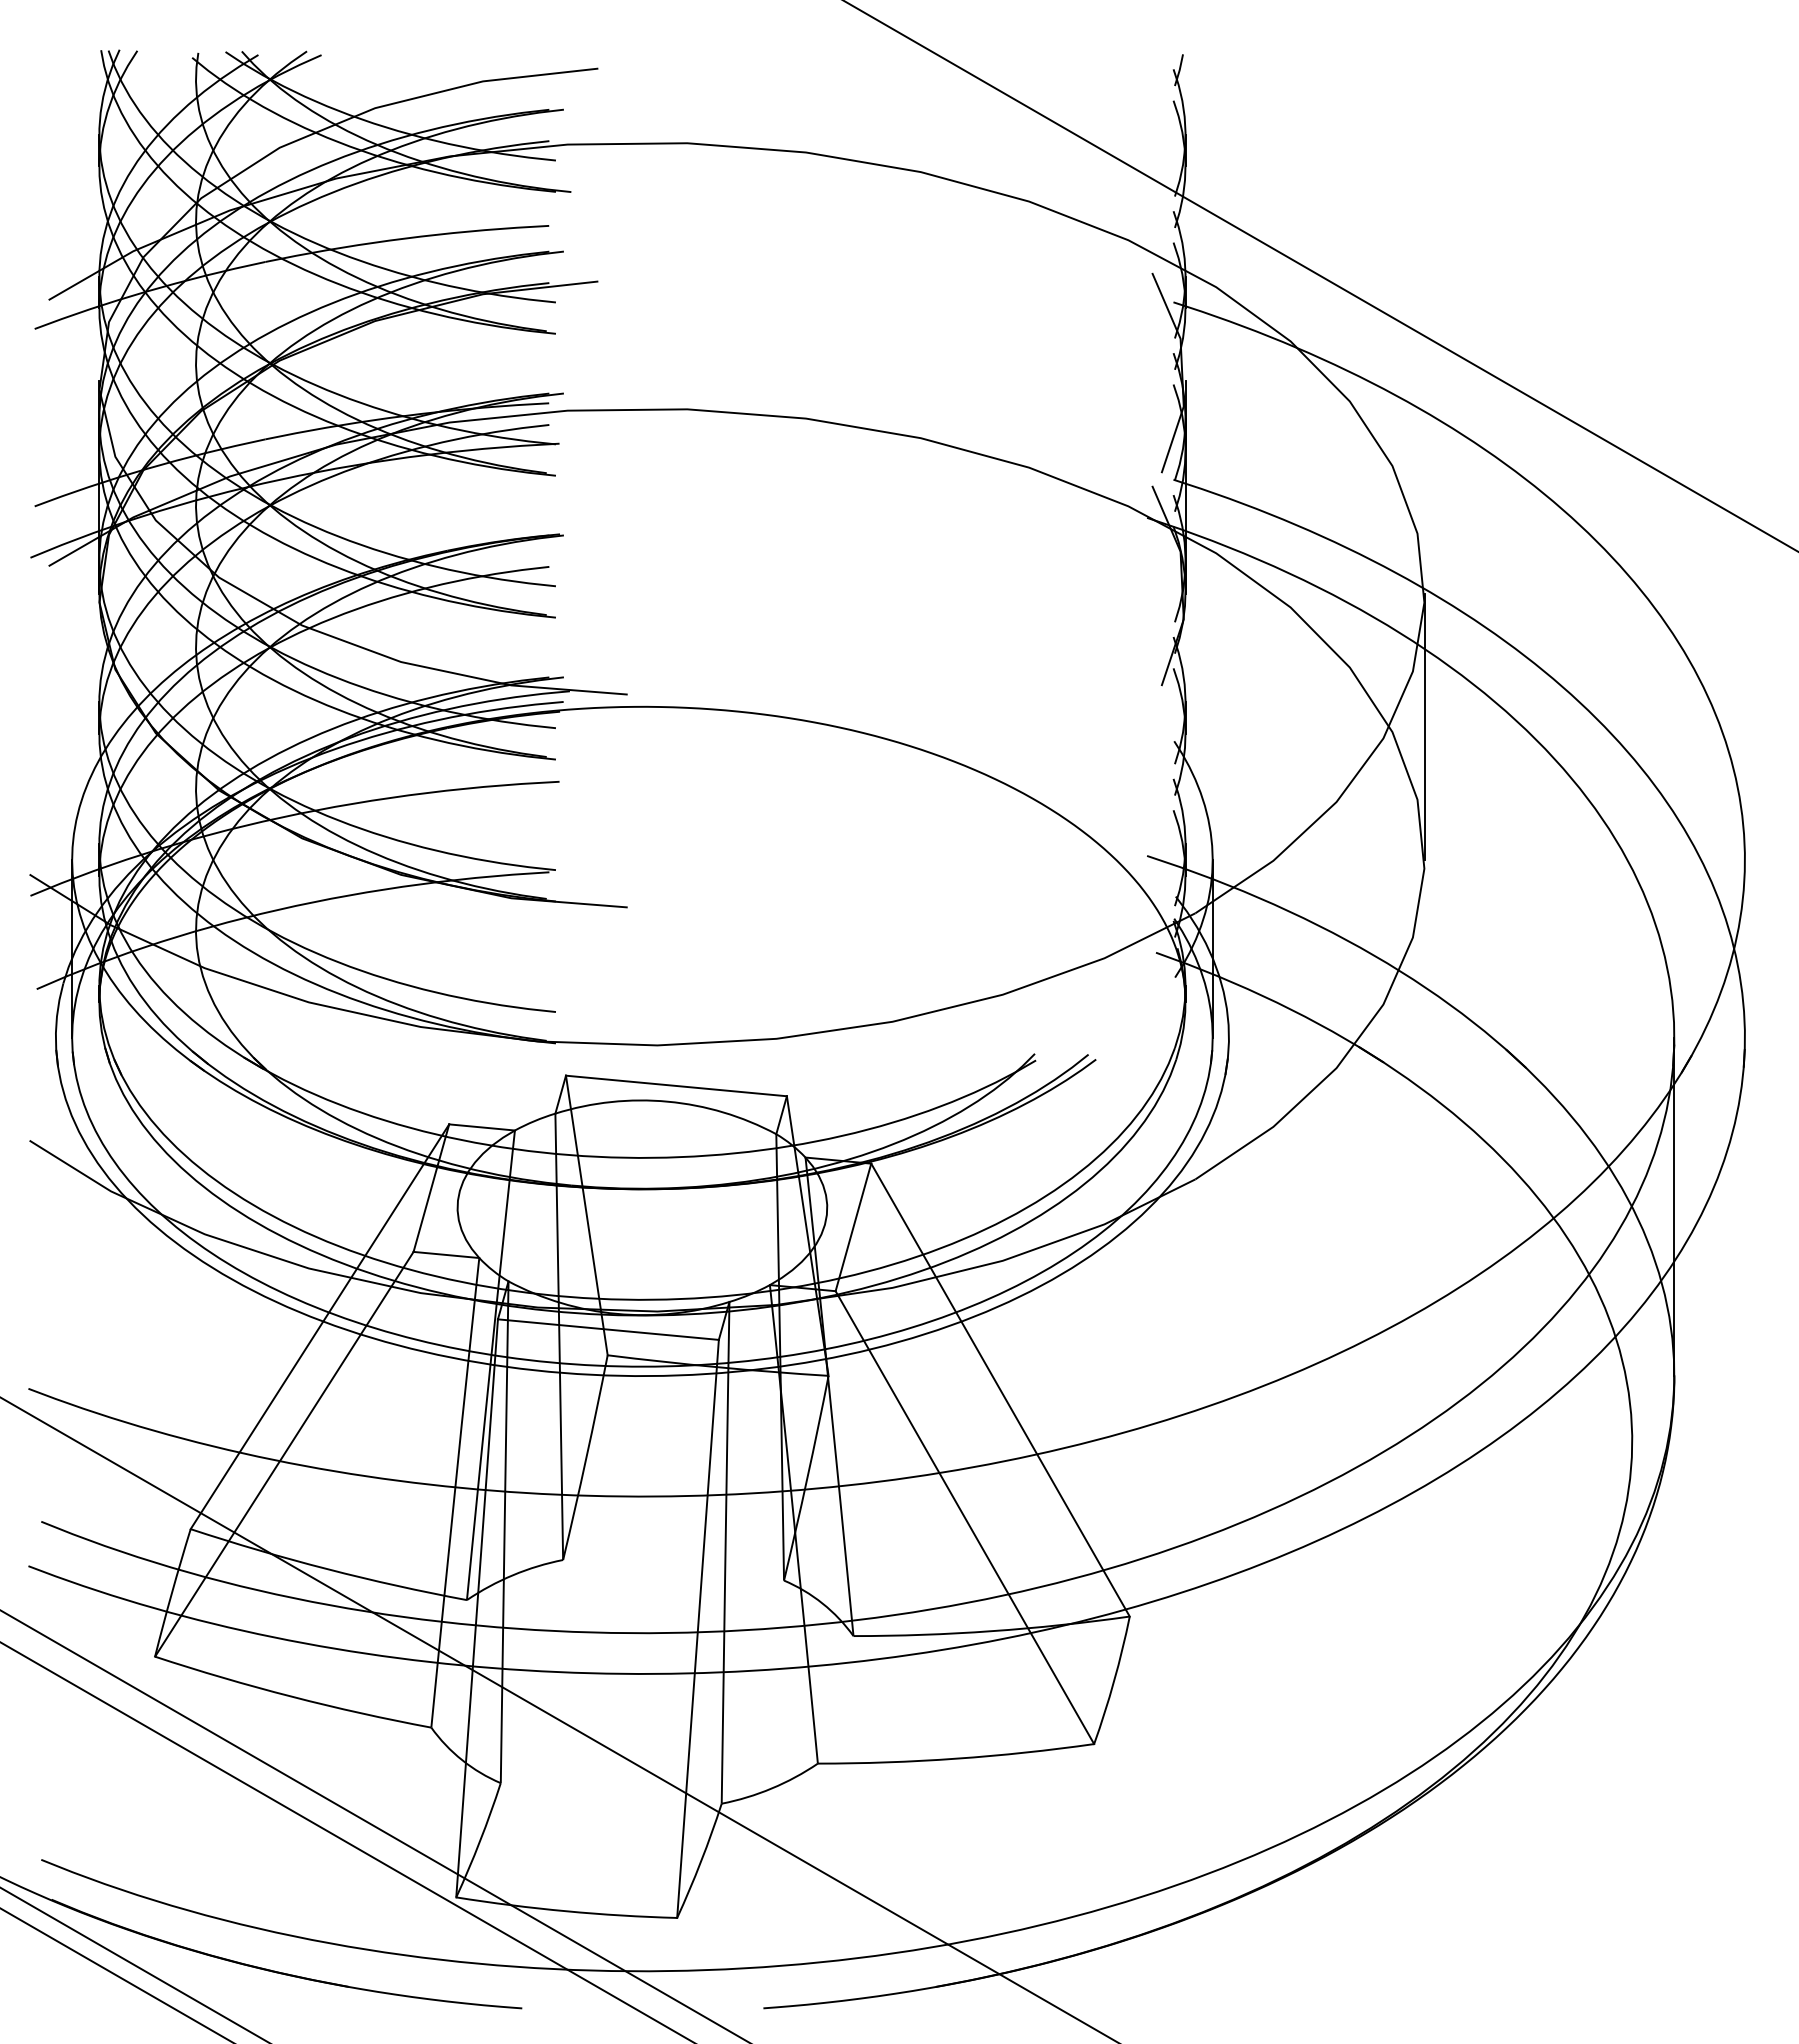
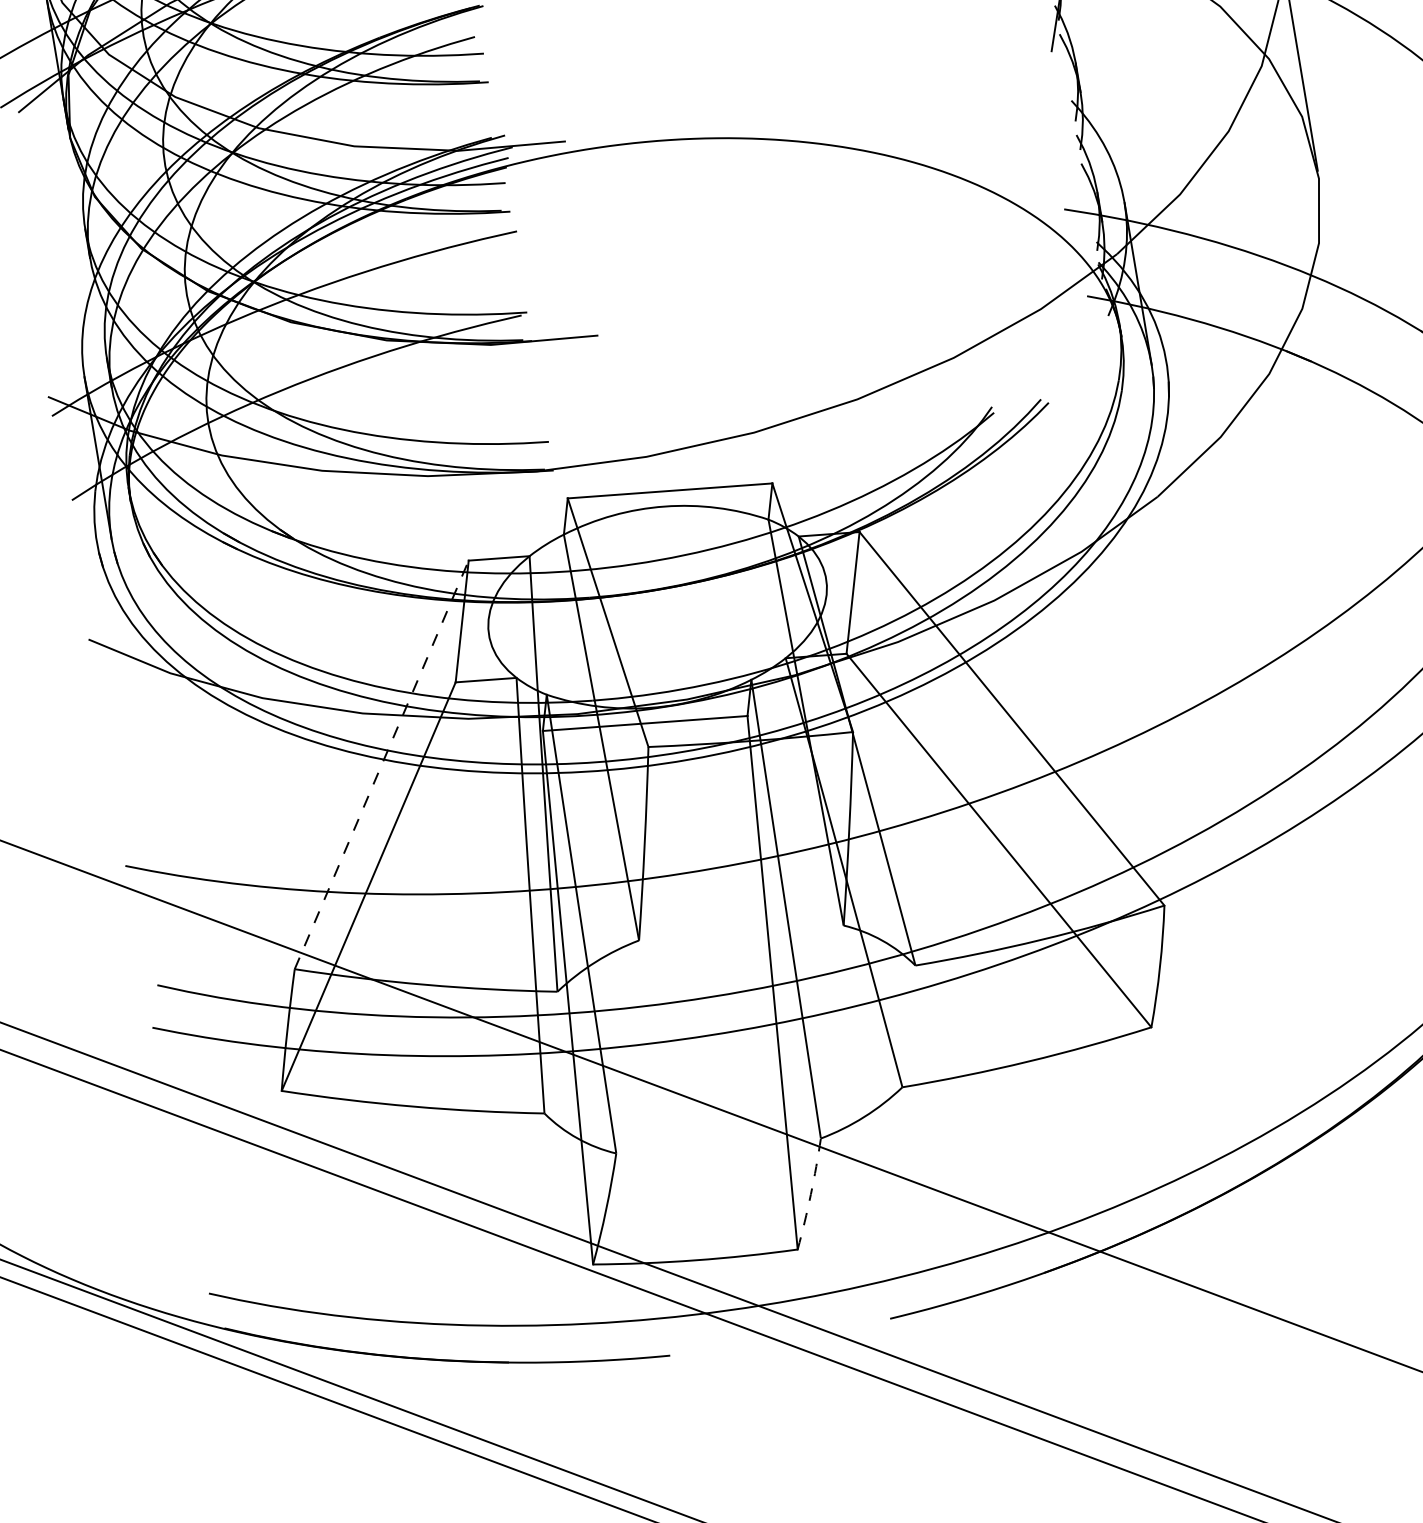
line: (320, 1326) -> (382, 764), solid -> dashed
arc: (701, 1861) -> (811, 1194), solid -> dashed

